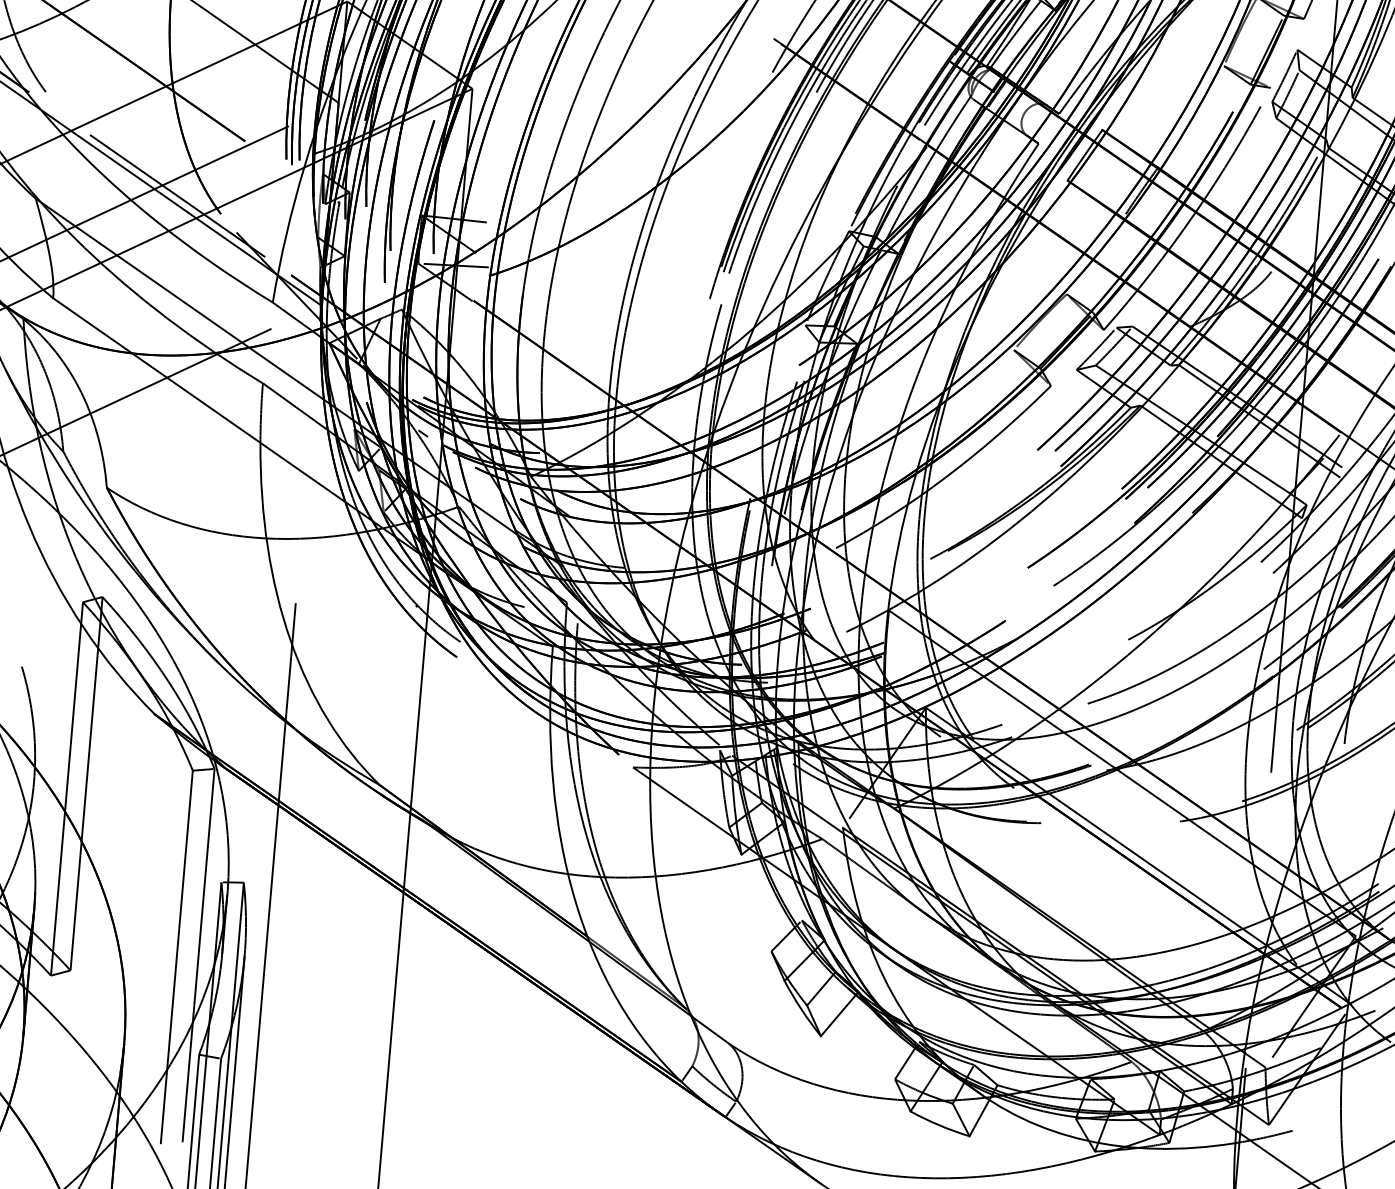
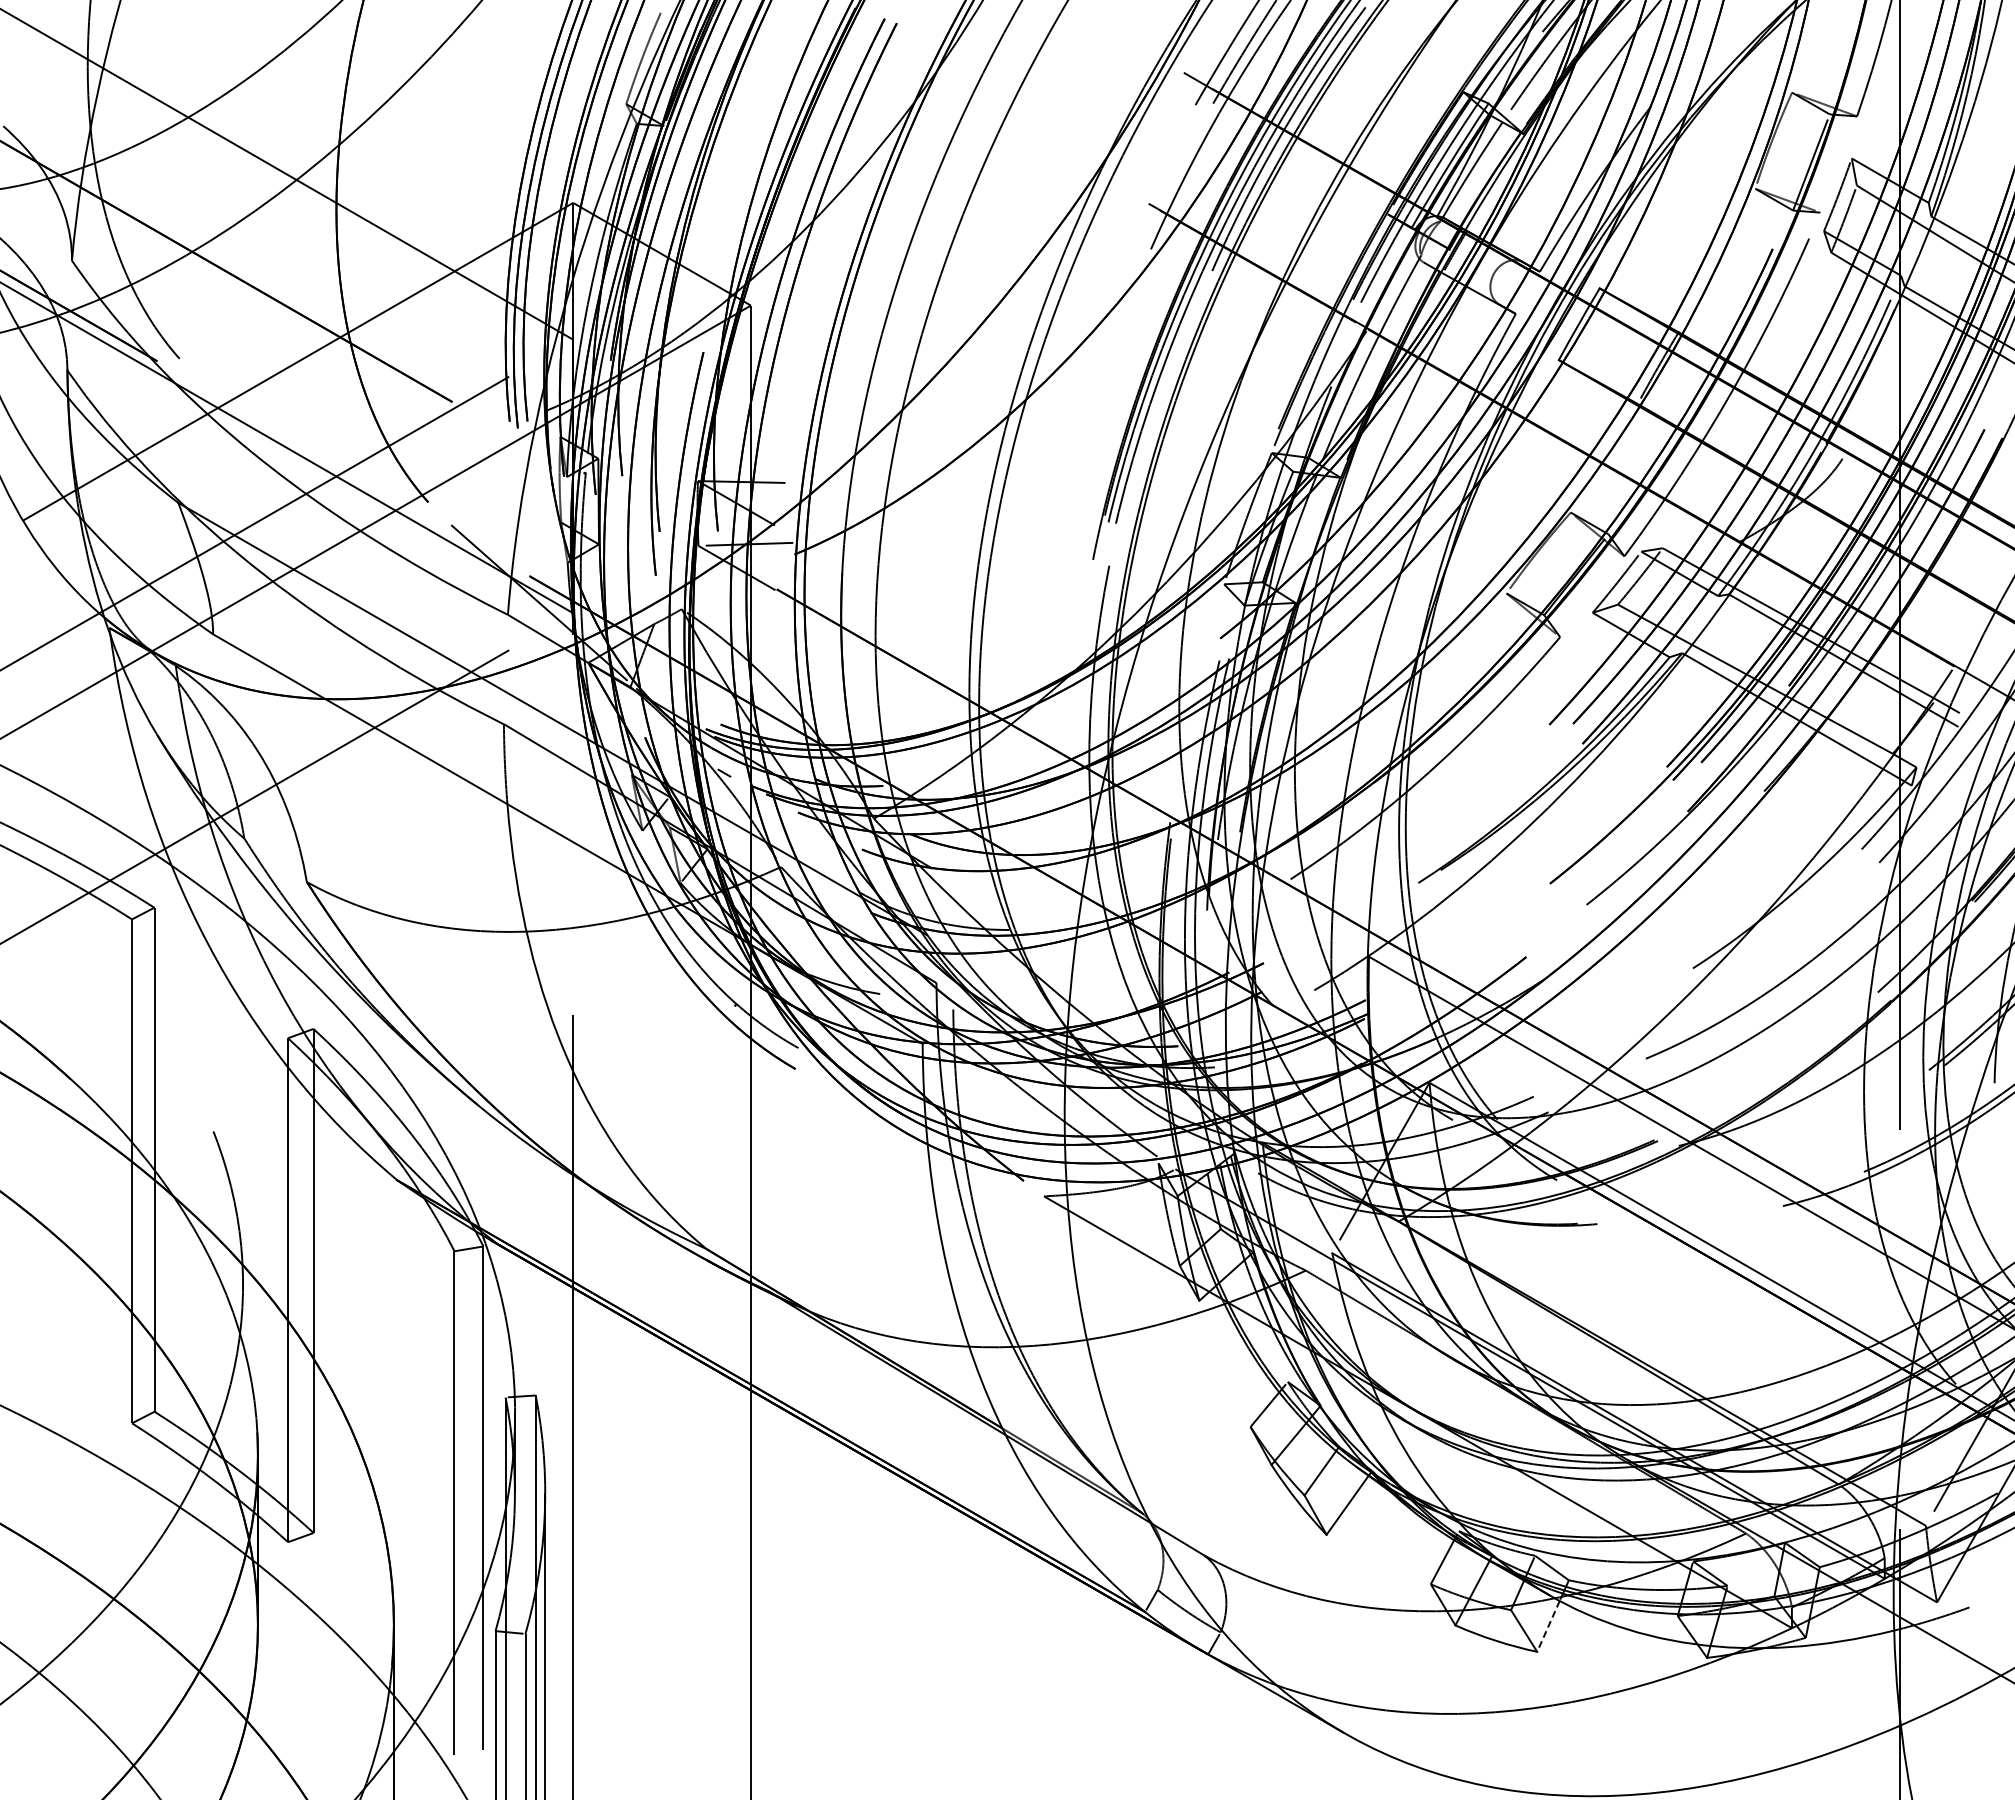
line: (177, 195) -> (367, 482), removed
line: (979, 1118) -> (1548, 1626), solid -> dashed

